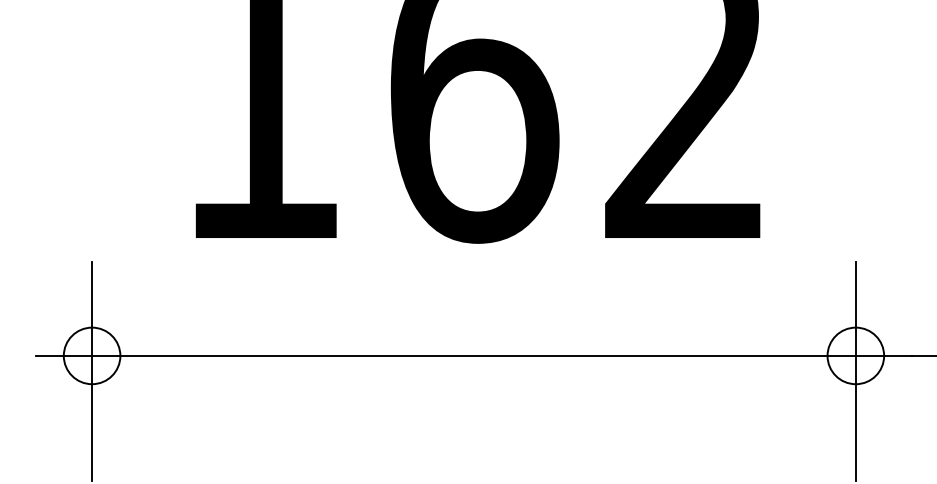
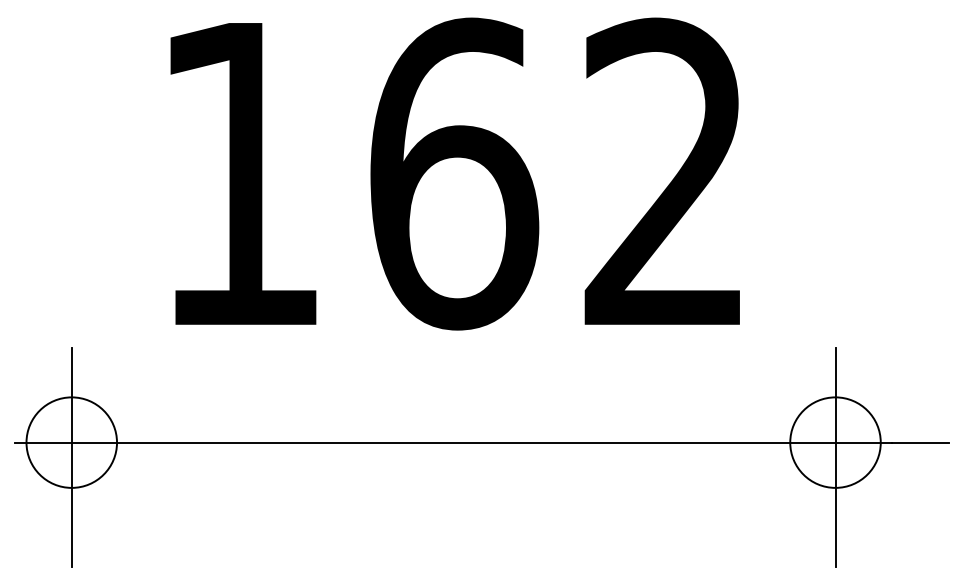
circle: (91, 355) -> (71, 442), size x1.6
circle: (855, 355) -> (835, 442), size x1.6

